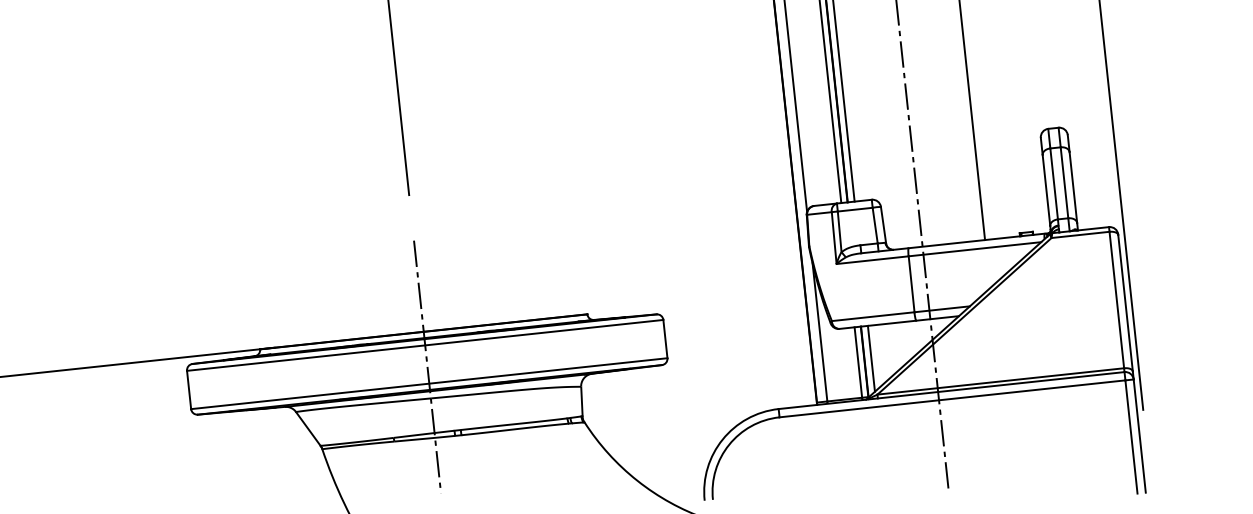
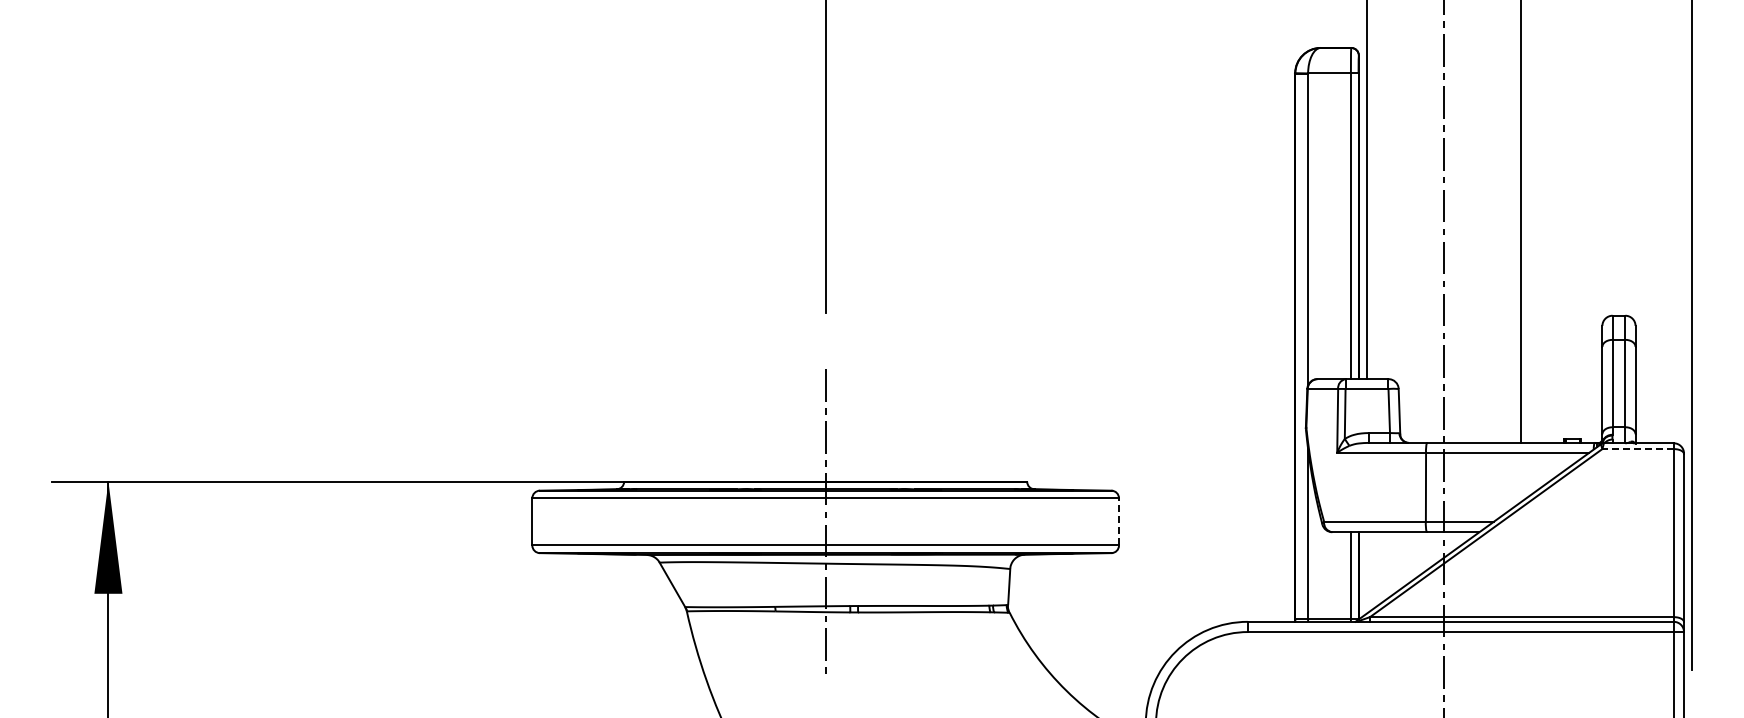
line: (1080, 235) -> (1638, 449), solid -> dashed
line: (665, 338) -> (1119, 521), solid -> dashed
line: (871, 358) -> (1367, 572), removed

